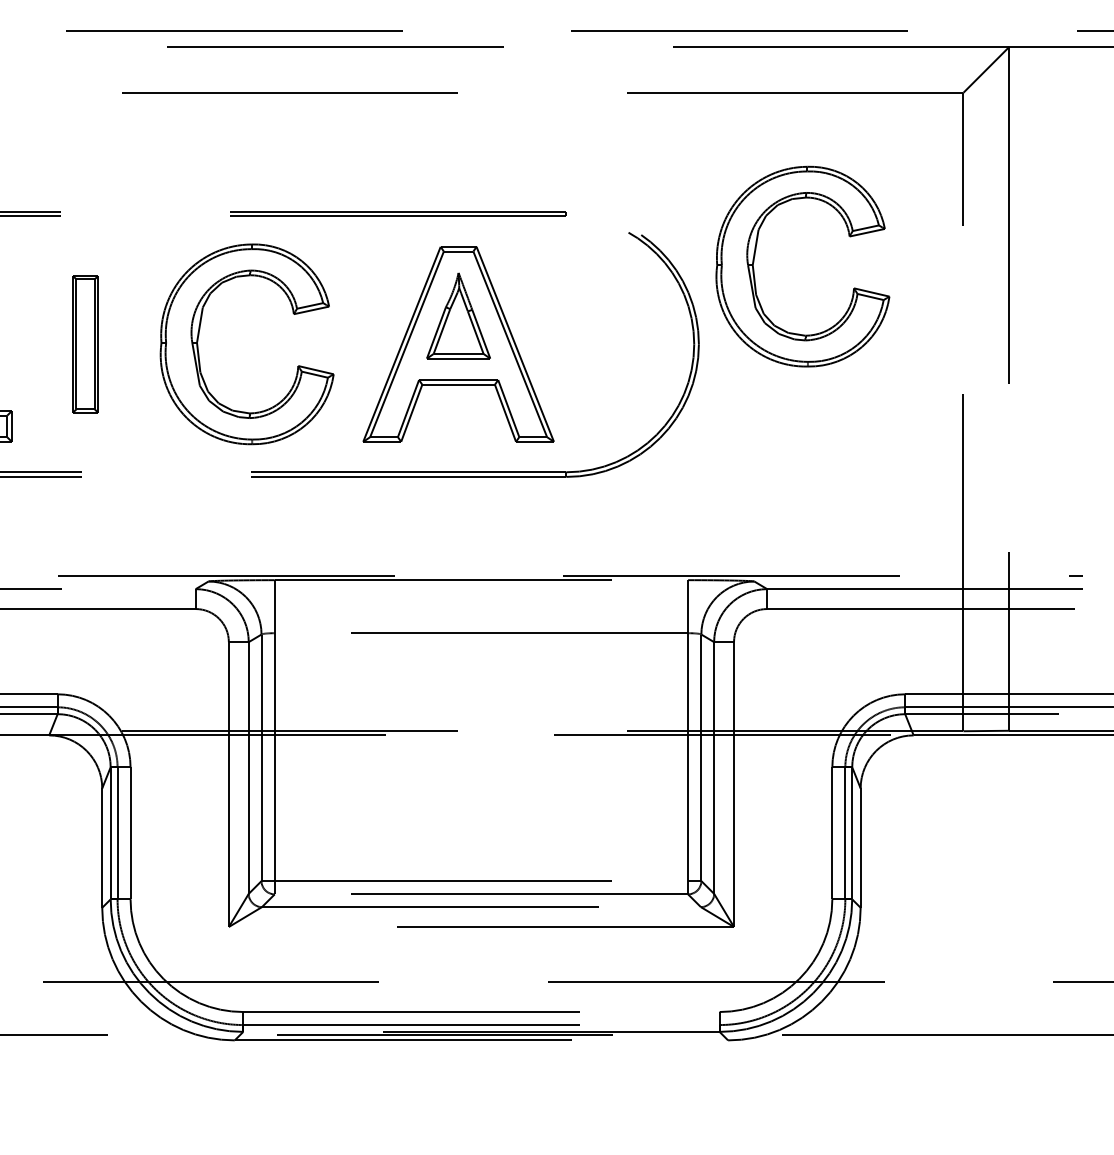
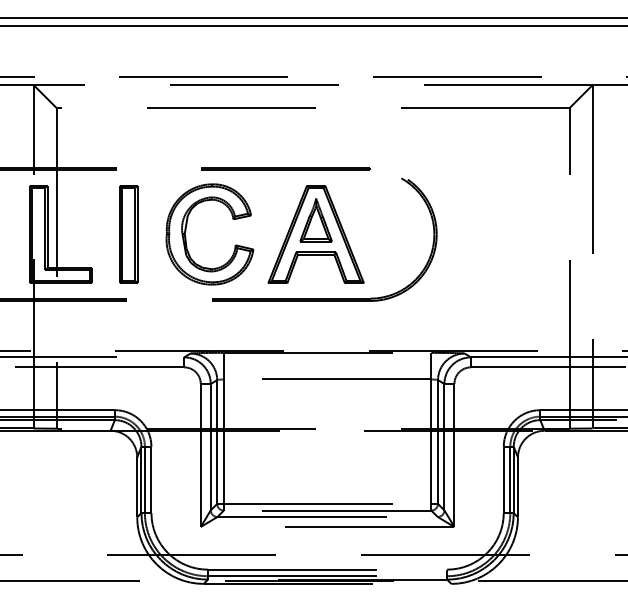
part: (756, 260) -> (465, 192), removed
part: (84, 344) -> (128, 234), size x1.43

